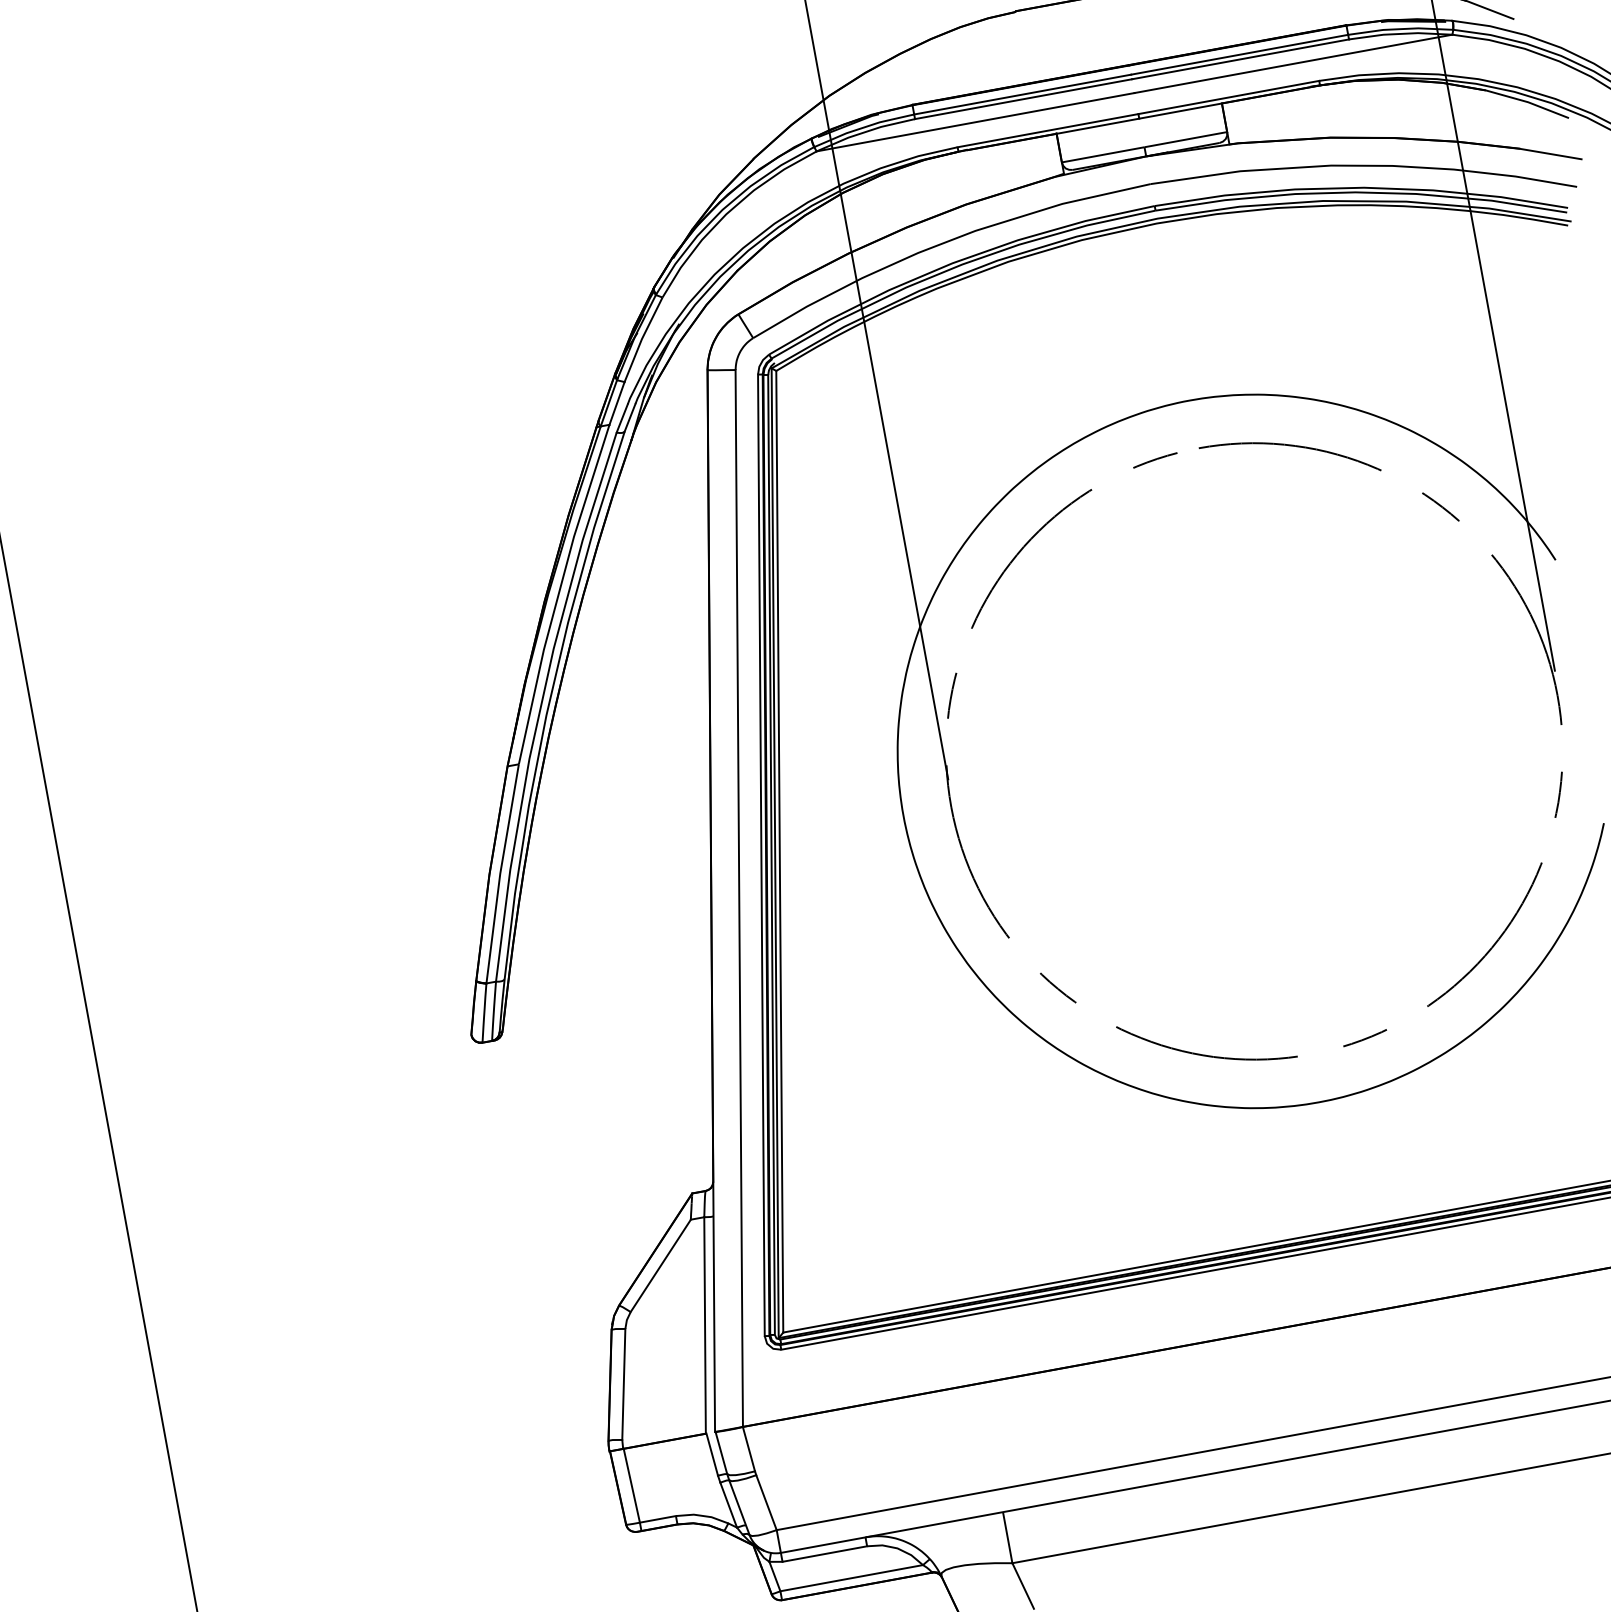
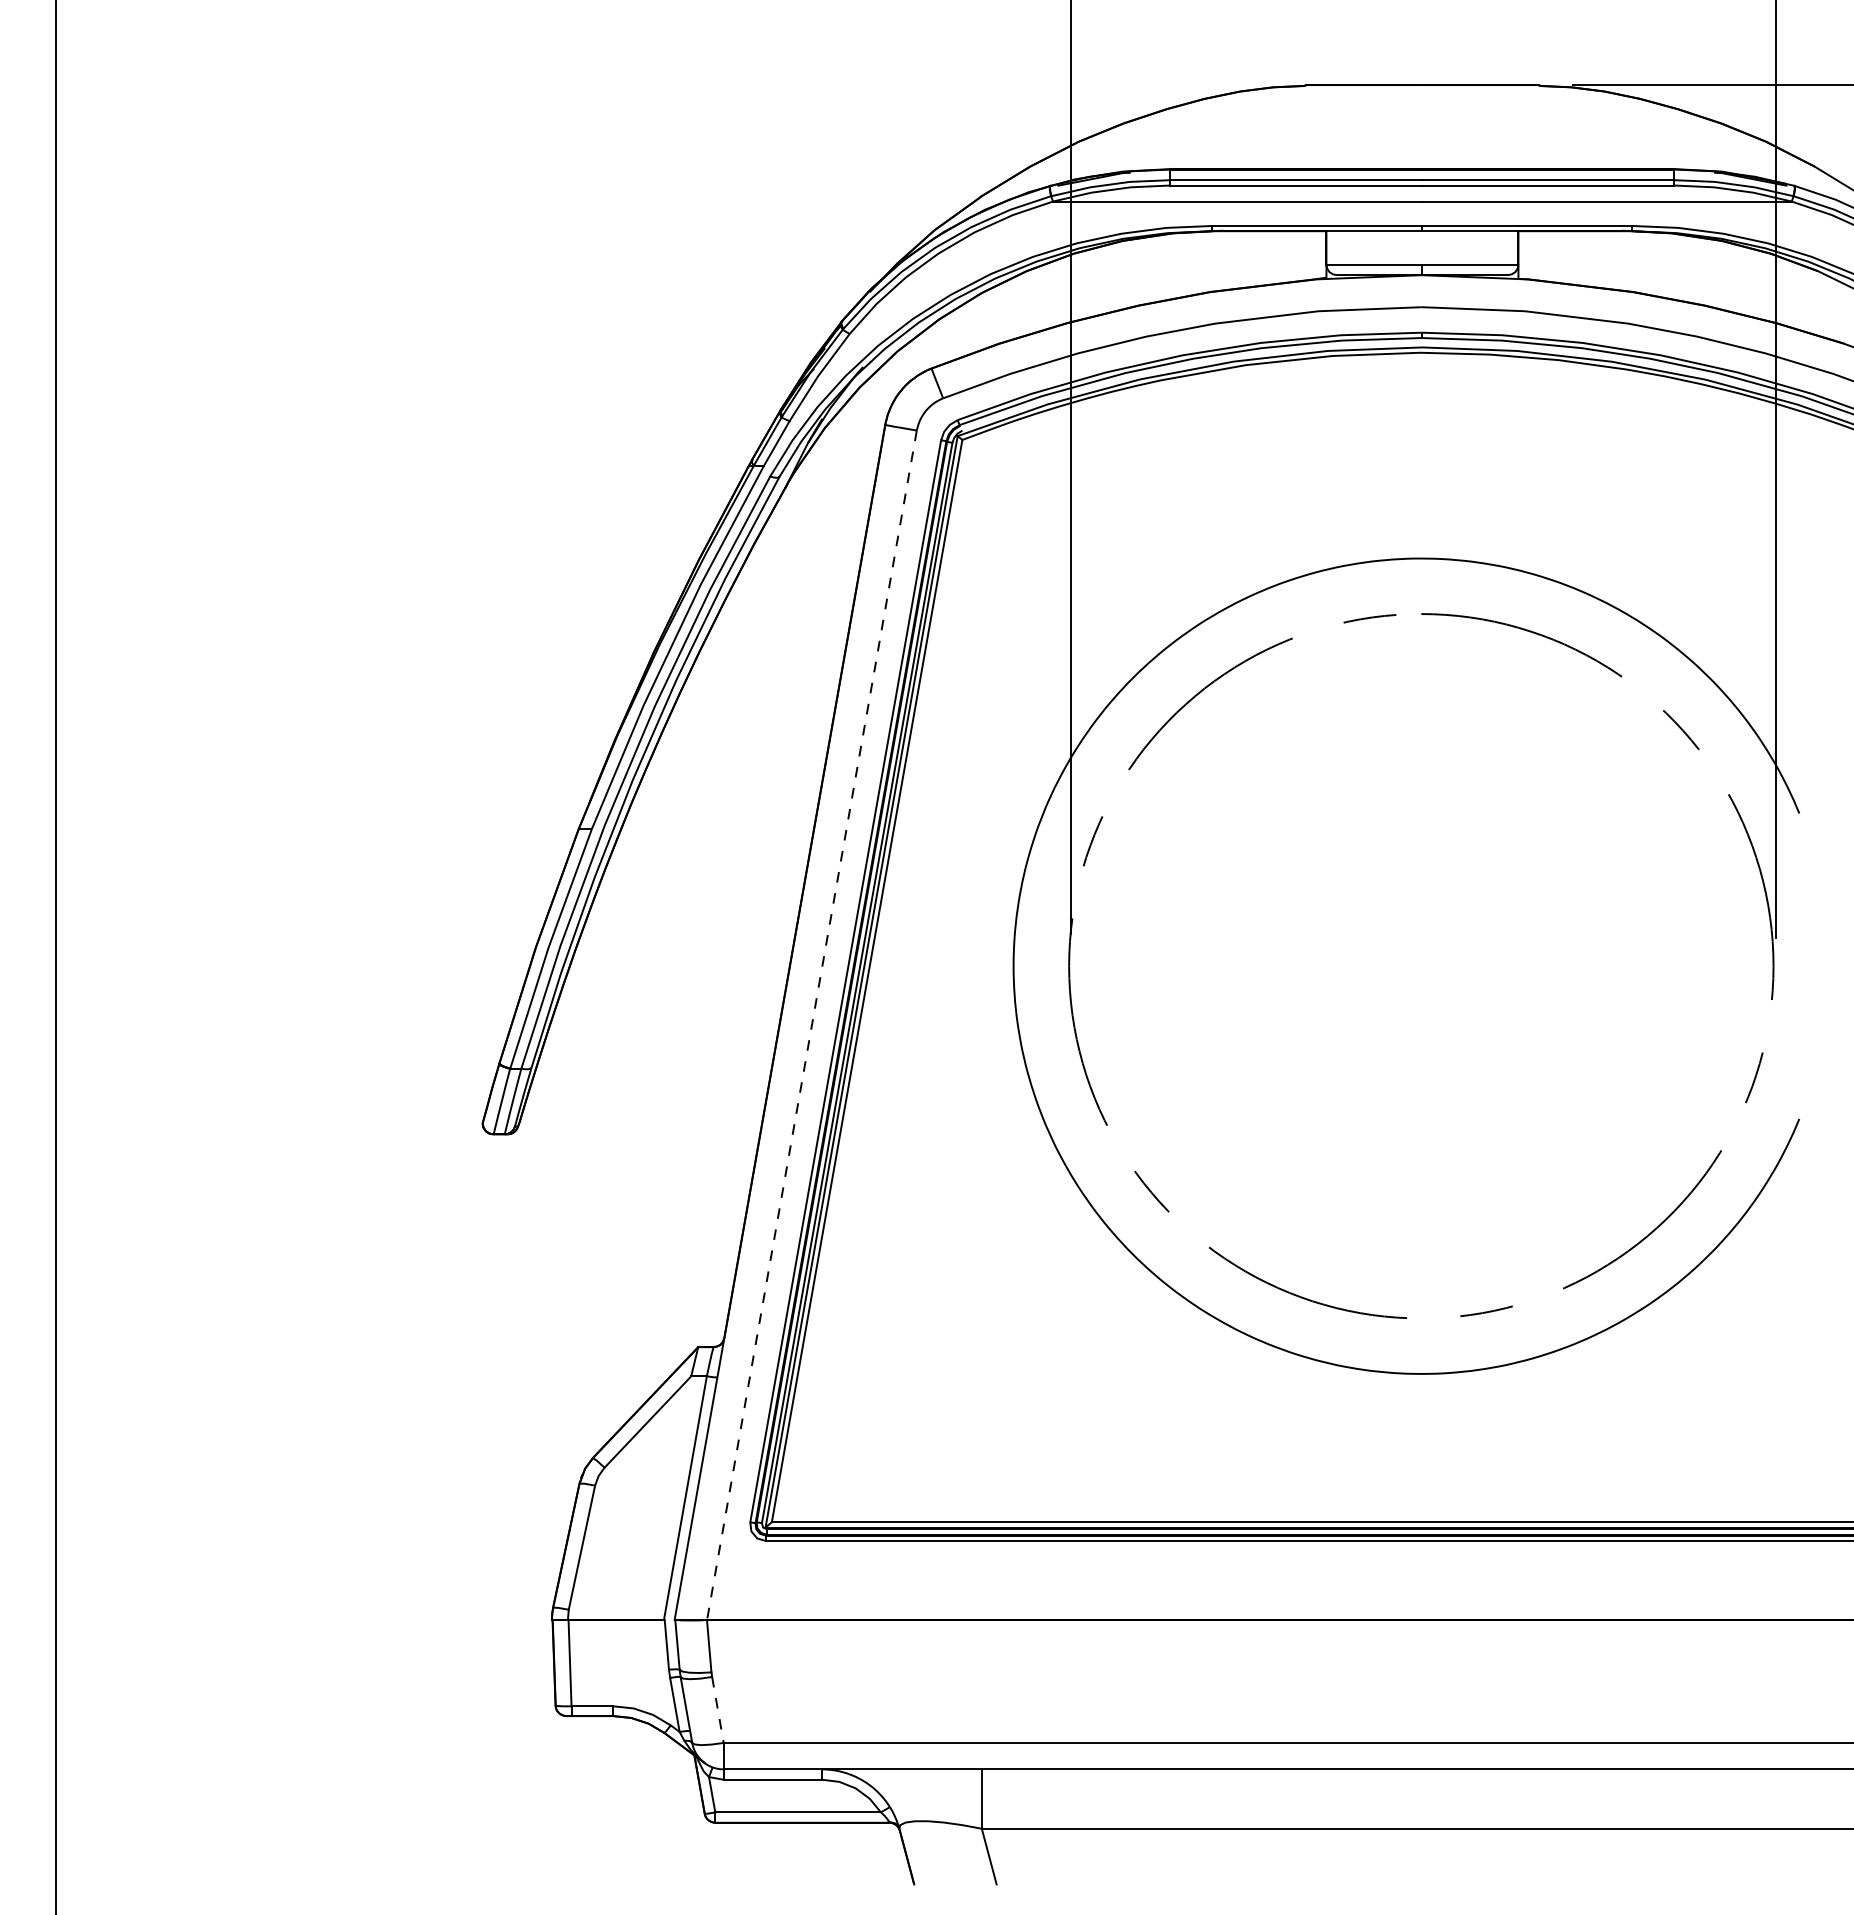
line: (738, 898) -> (811, 1025), solid -> dashed
line: (767, 1503) -> (718, 1710), solid -> dashed

